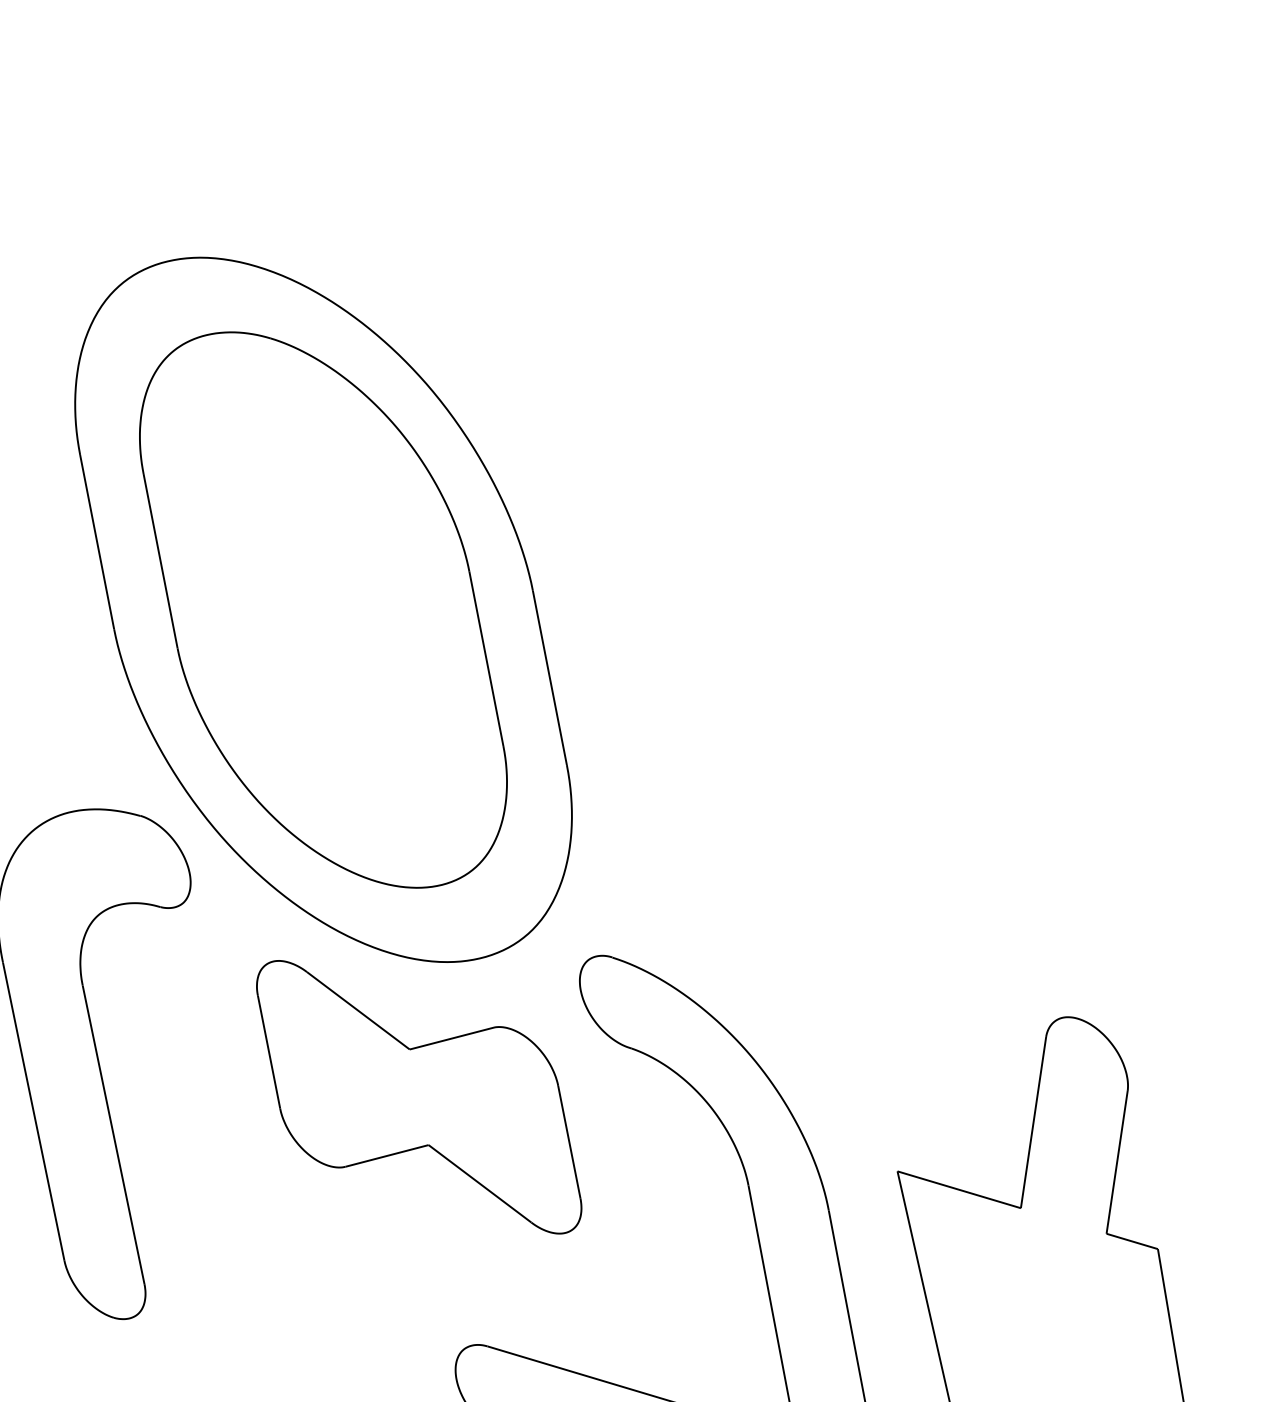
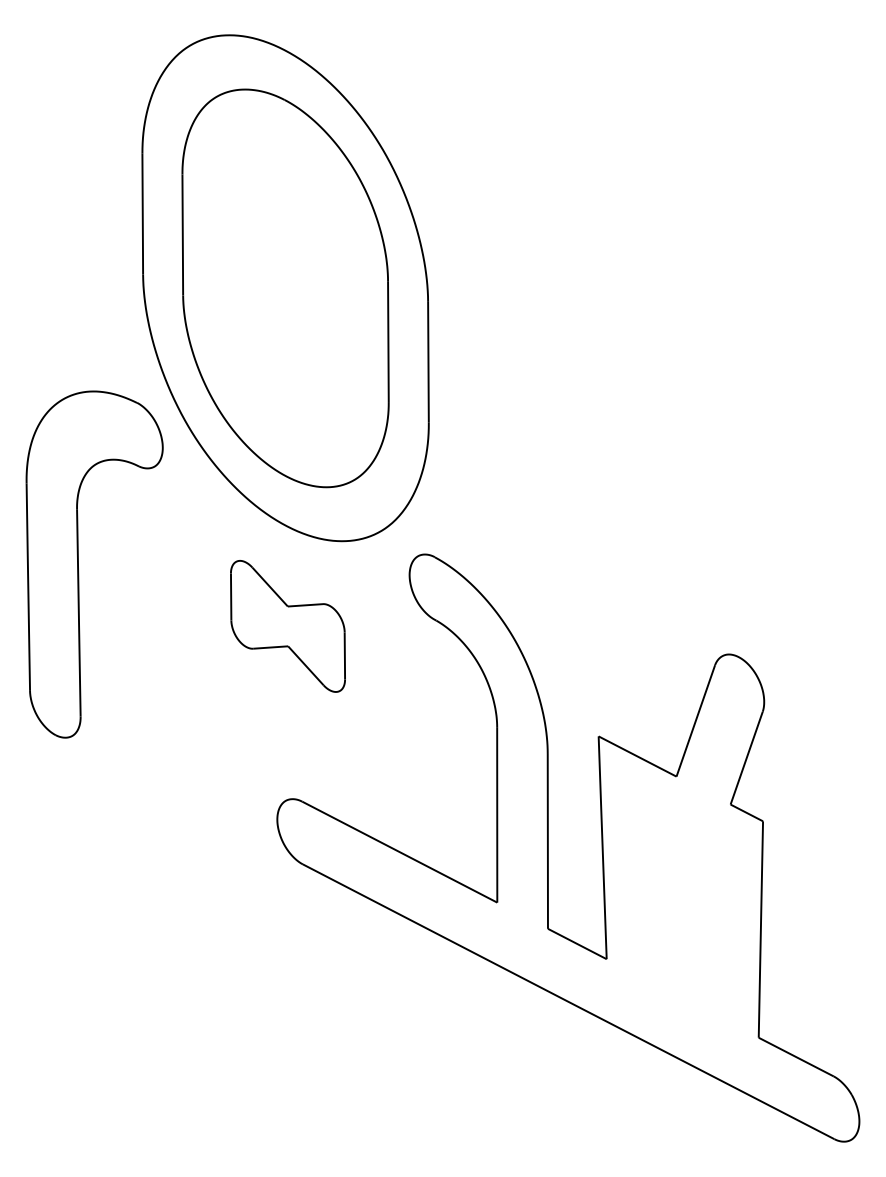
part: (418, 1097) -> (287, 626), size x0.6

